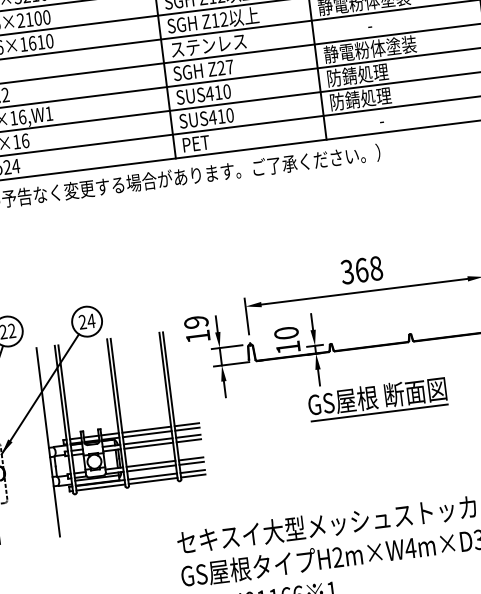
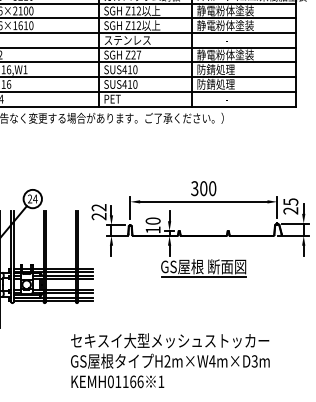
text: (369, 269) -> (208, 188), 368 -> 300
text: (196, 330) -> (98, 212), 19 -> 22

